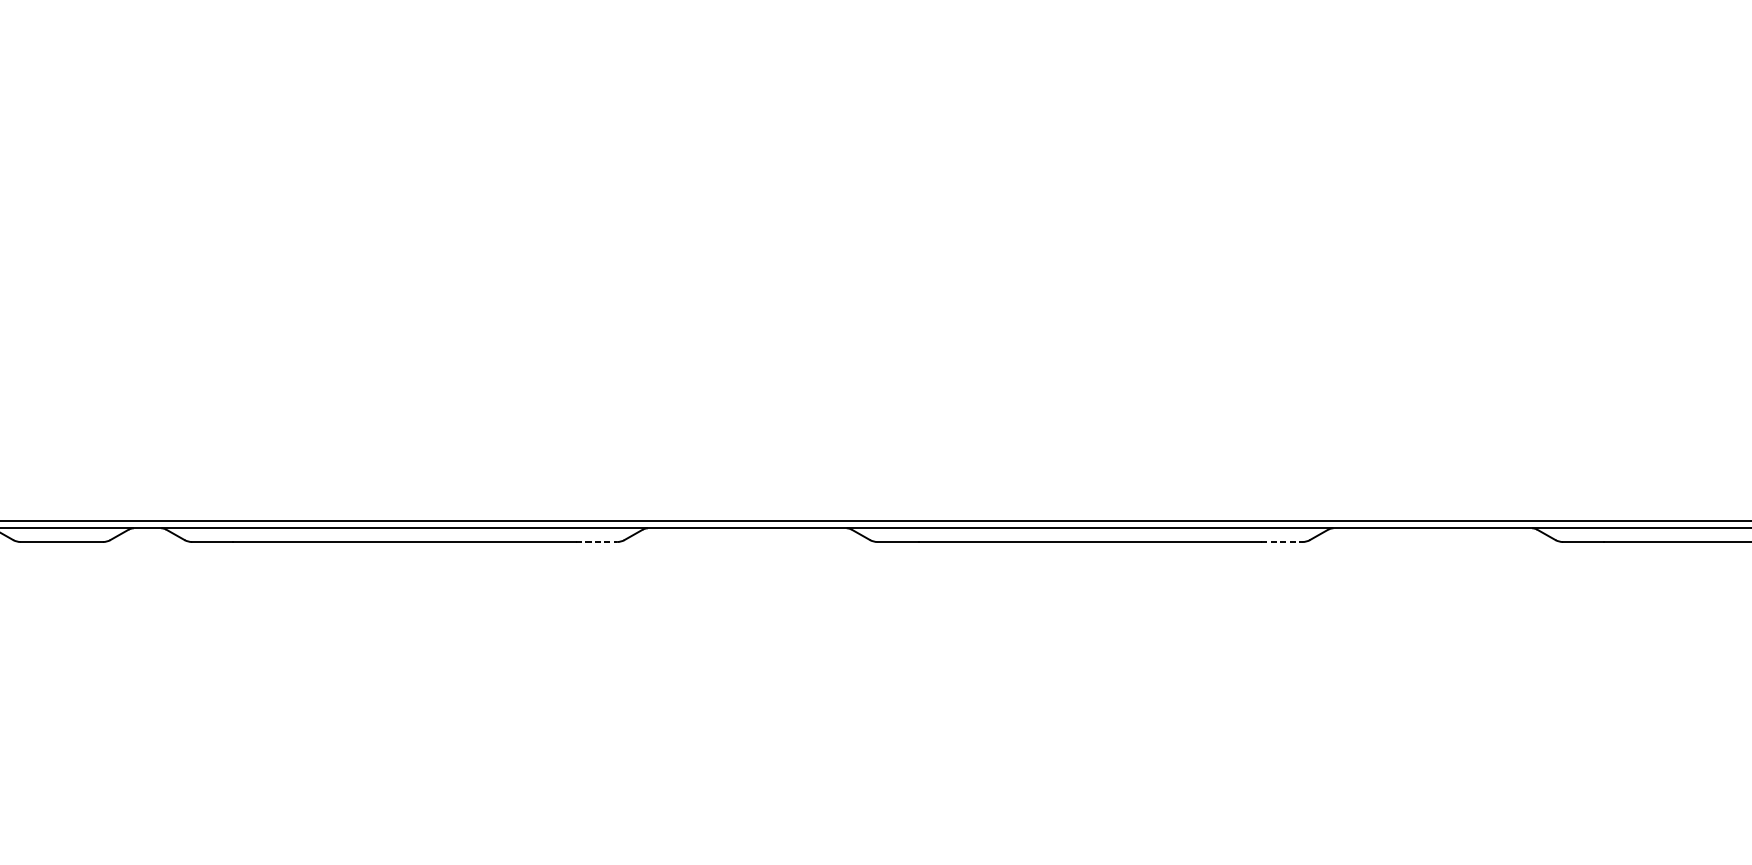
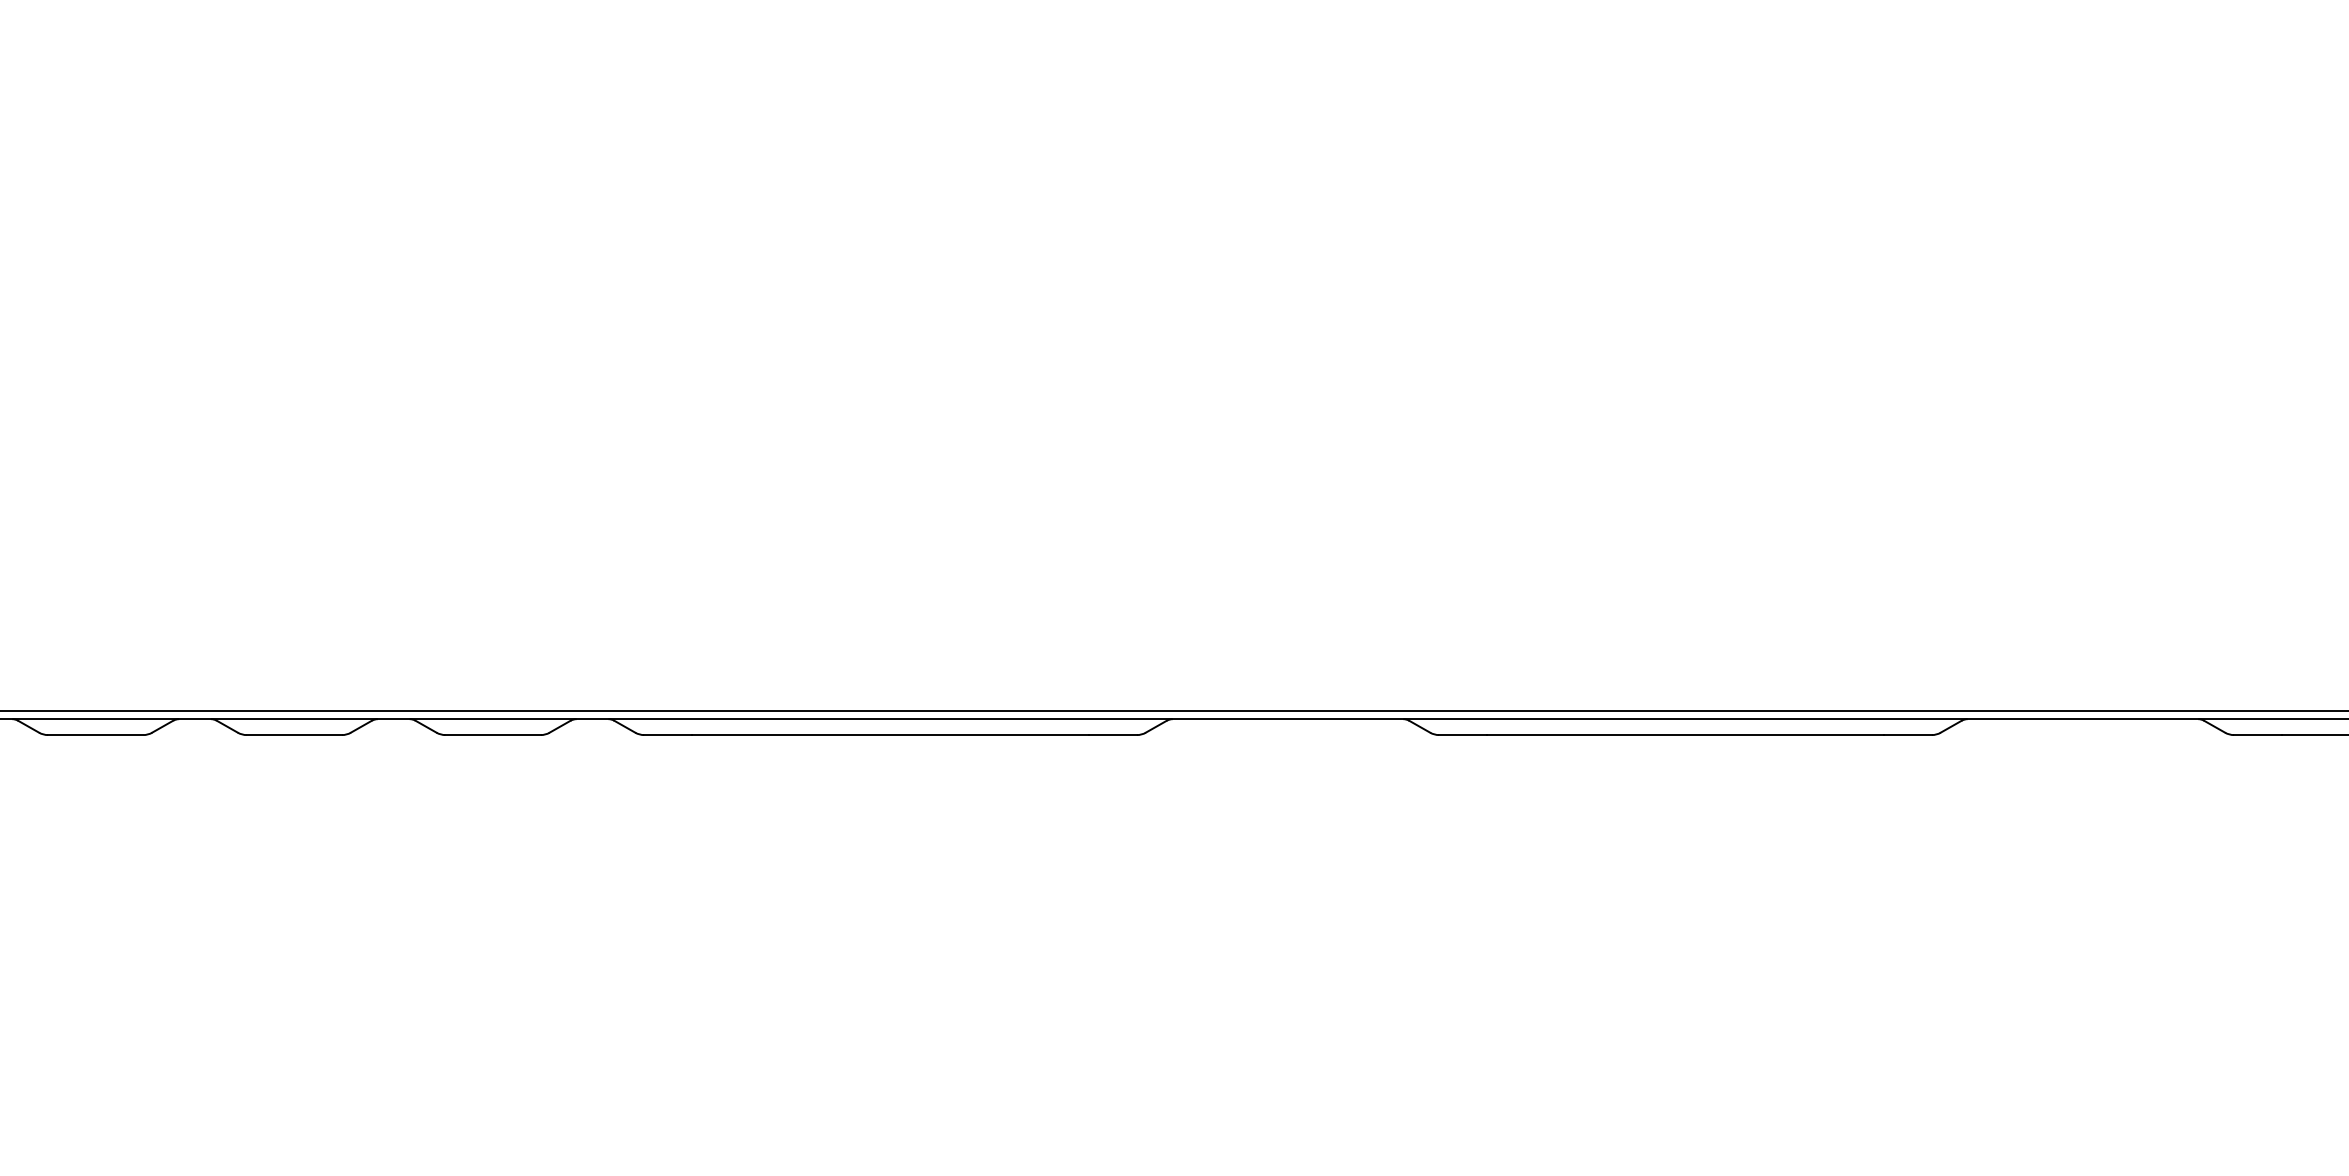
line: (596, 542) -> (1113, 735), dashed -> solid
line: (1282, 542) -> (1908, 735), dashed -> solid

